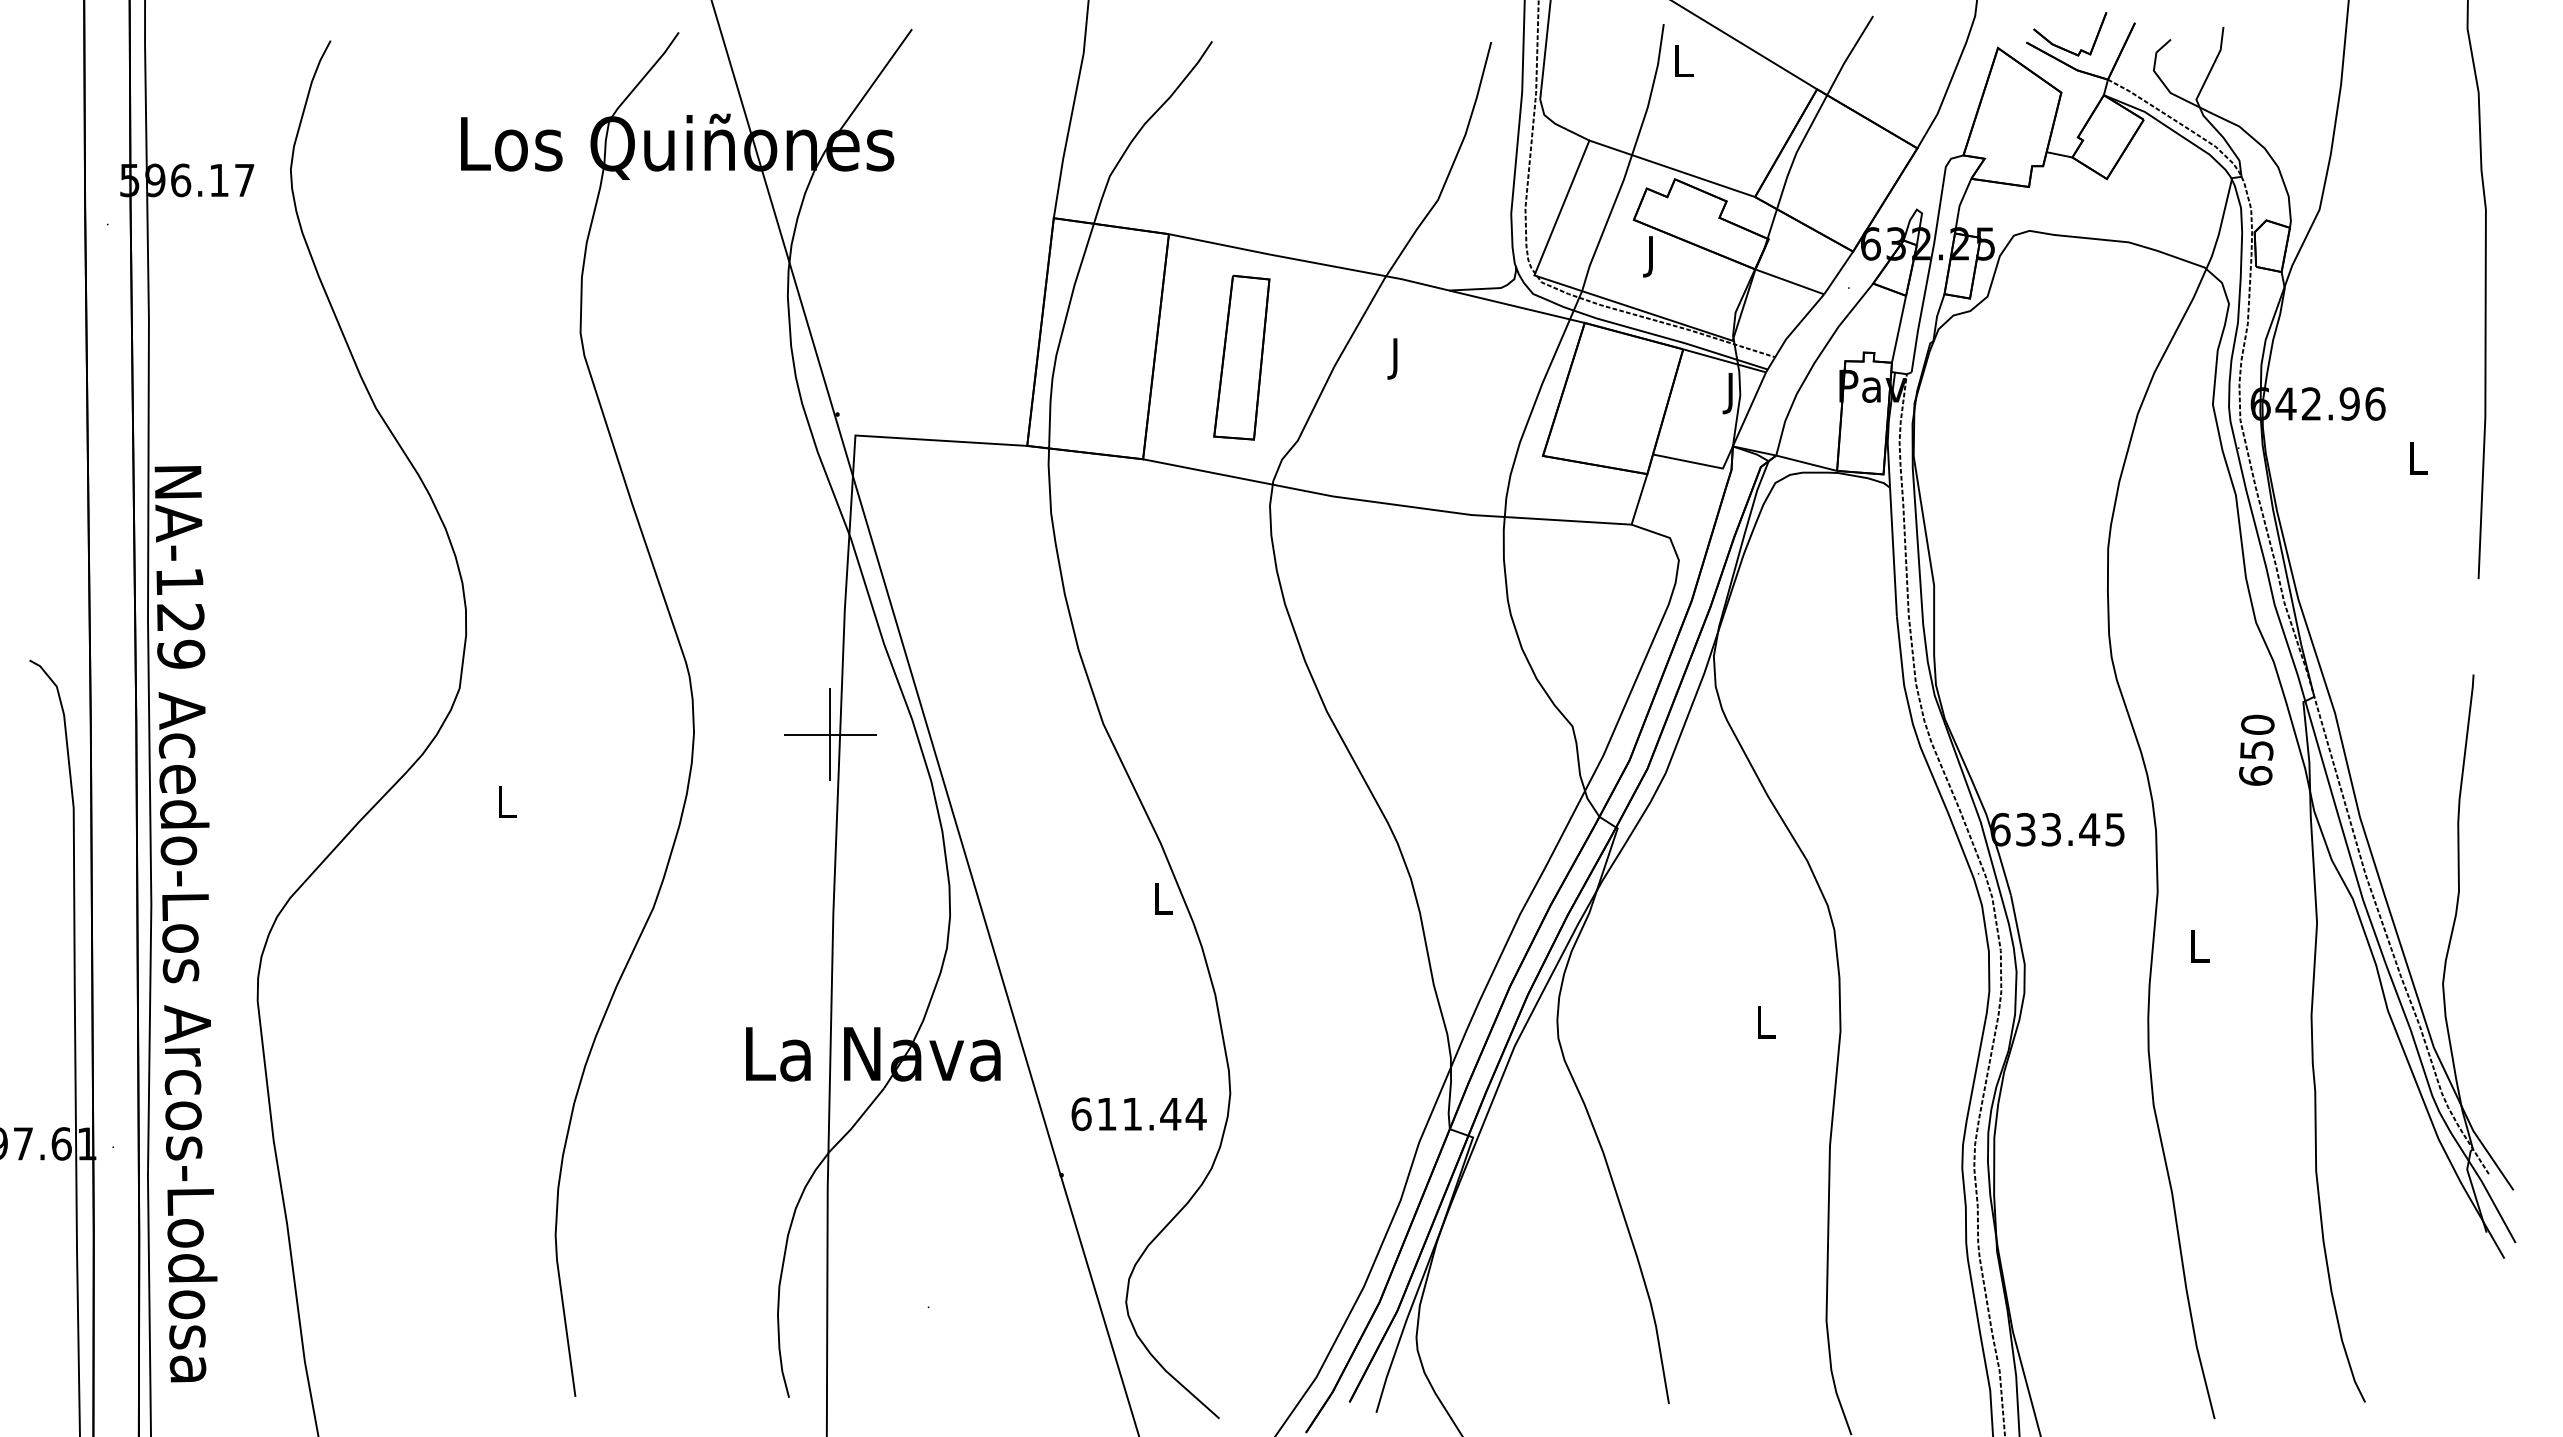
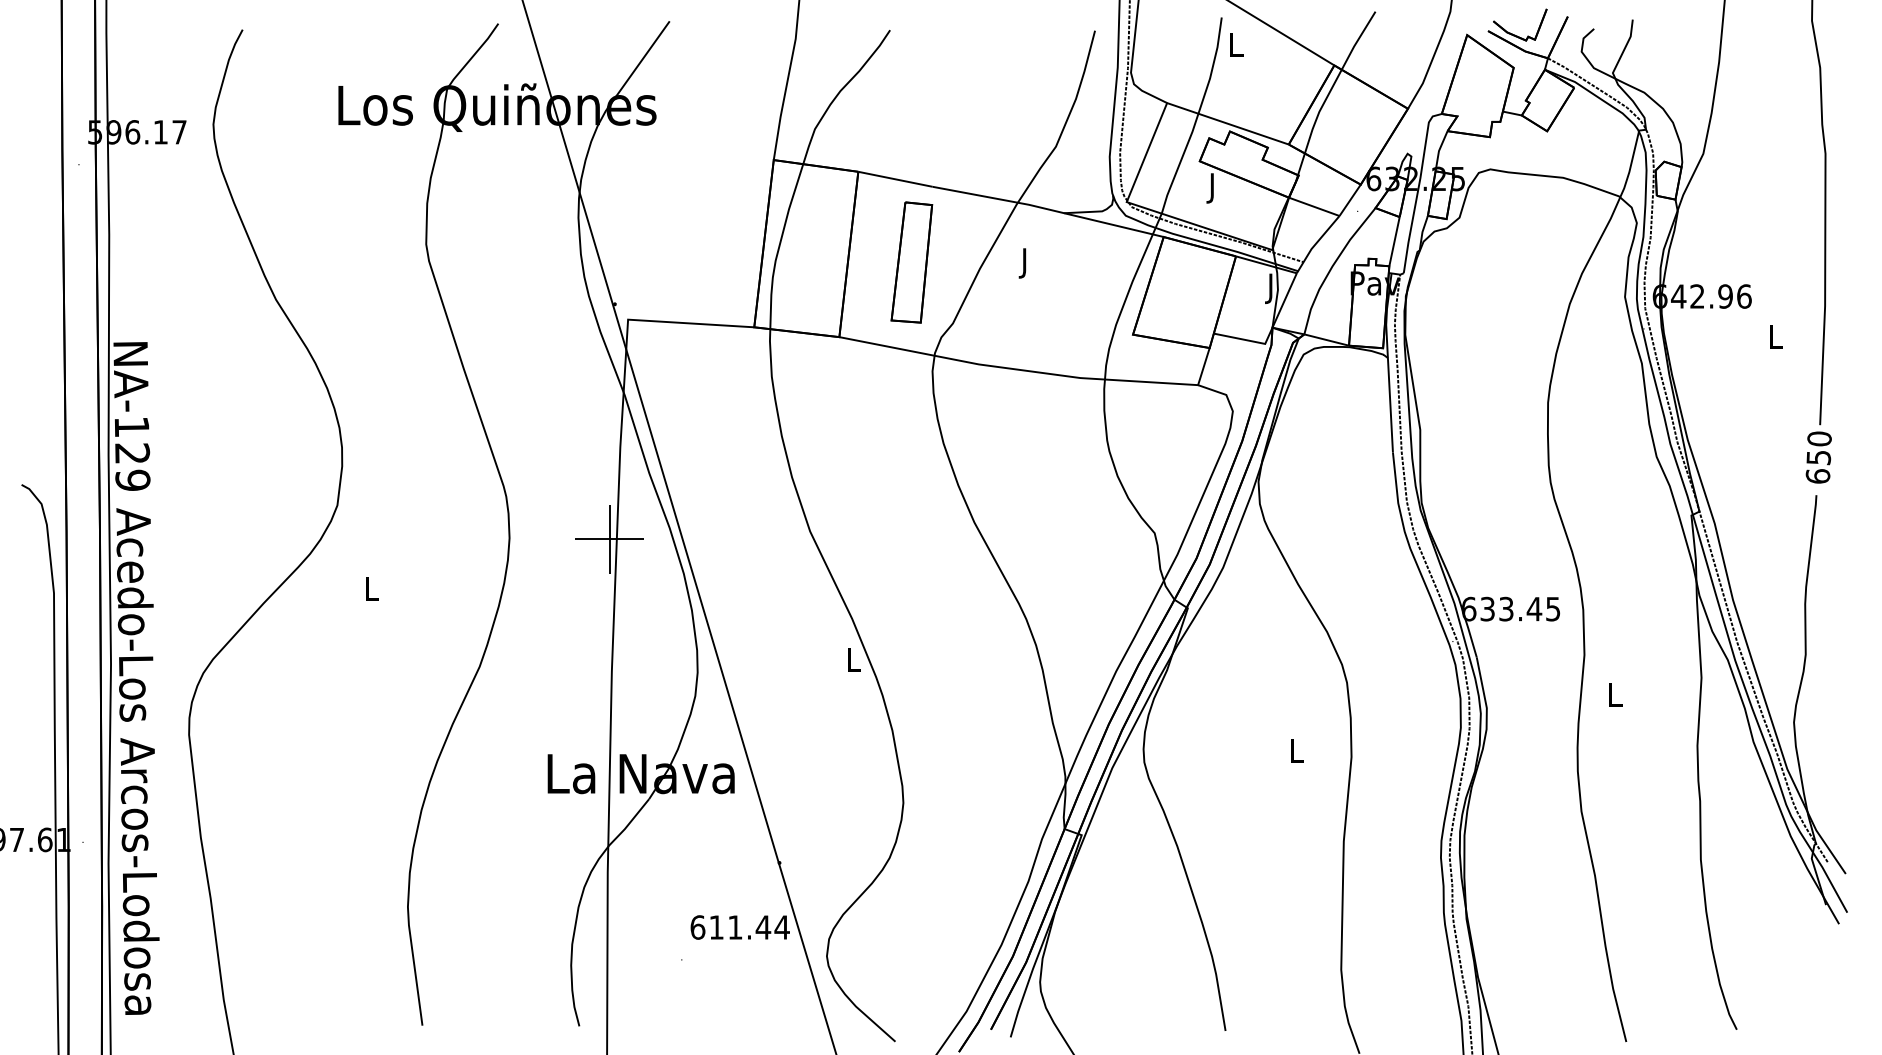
text: (2256, 749) -> (1818, 456), moved
text: (1138, 1113) -> (739, 927), moved

